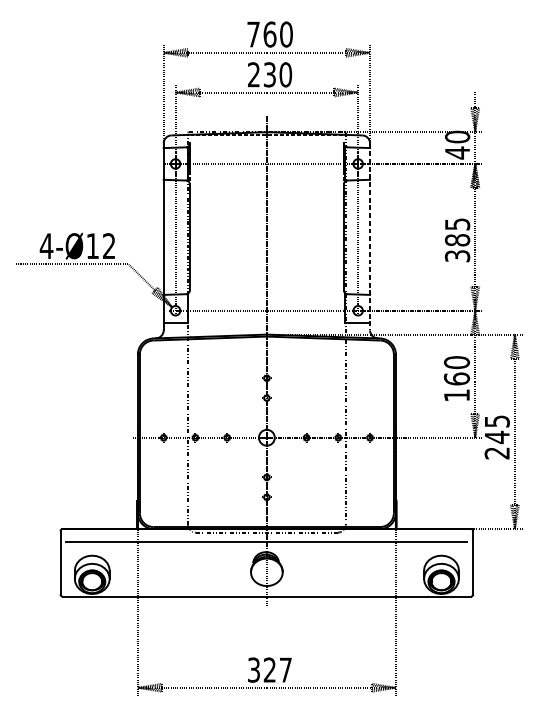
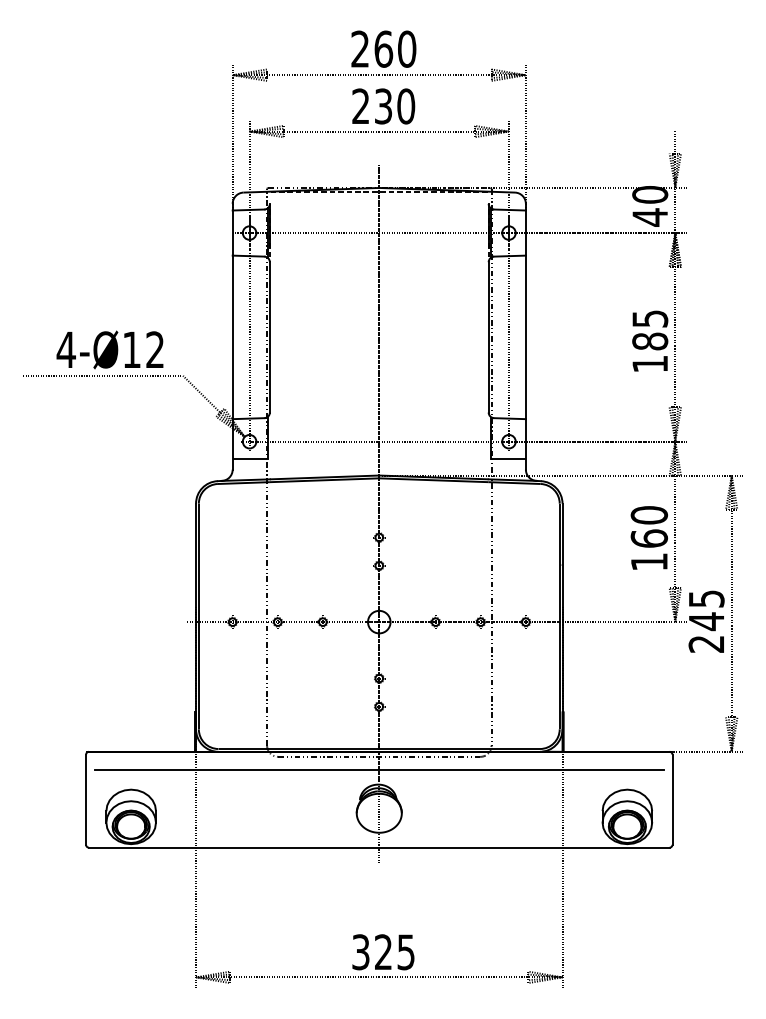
text: (252, 34) -> (359, 48), 760 -> 260
line: (369, 236) -> (525, 336), dashed -> solid
text: (457, 255) -> (650, 363), 385 -> 185
text: (285, 670) -> (405, 952), 327 -> 325

